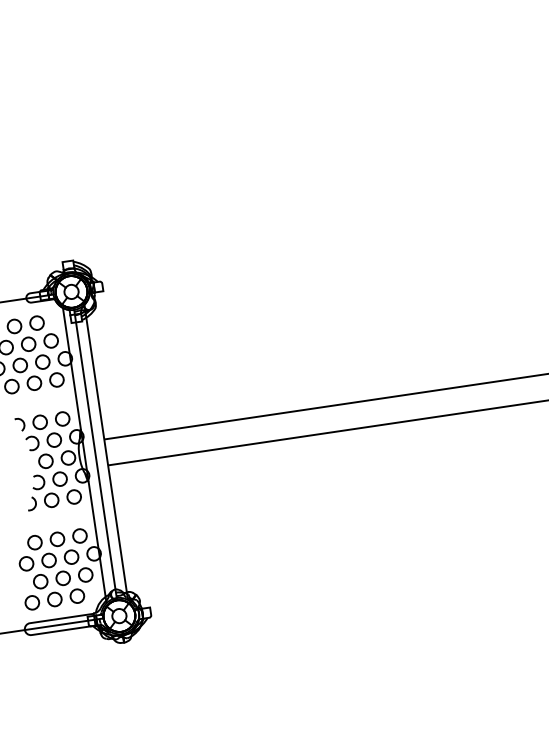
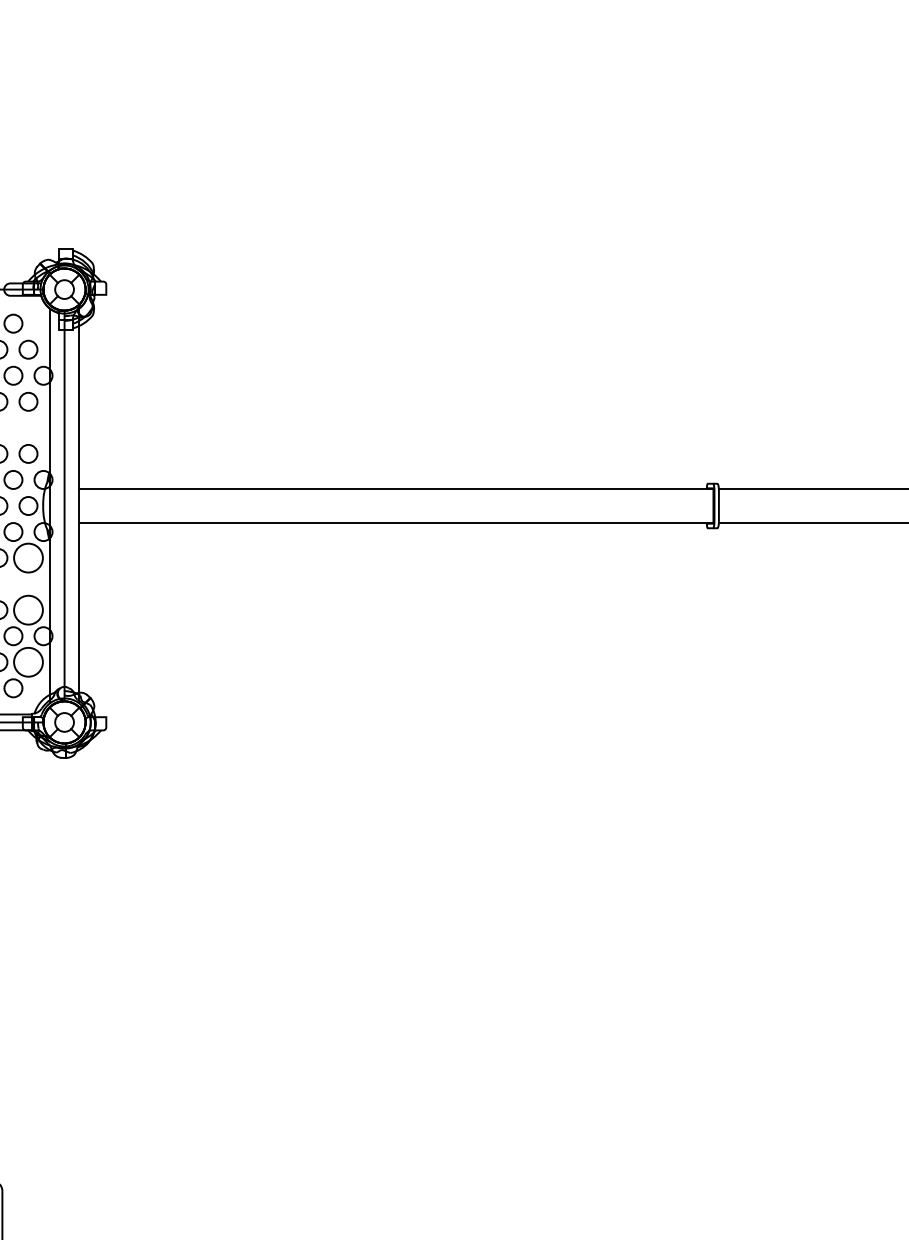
circle: (74, 497) -> (28, 558), size x1.6
circle: (80, 536) -> (28, 610), size x1.6
circle: (85, 575) -> (28, 662), size x1.6

